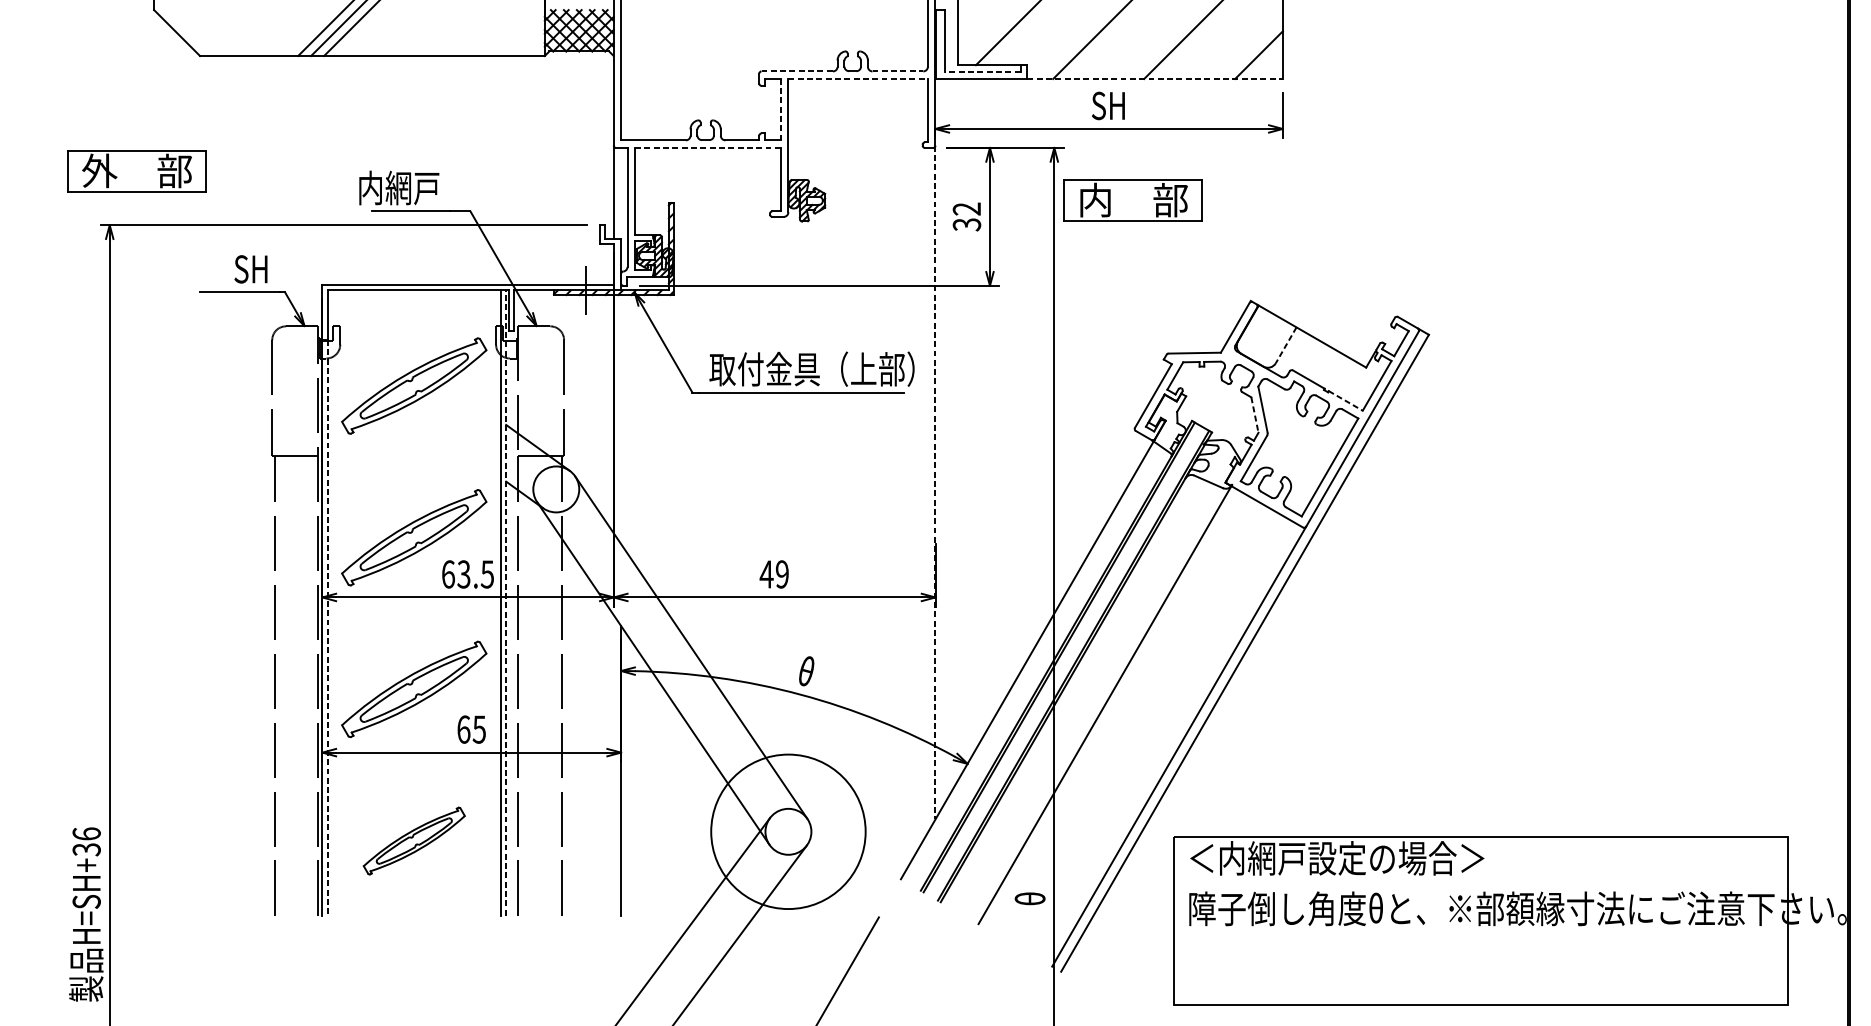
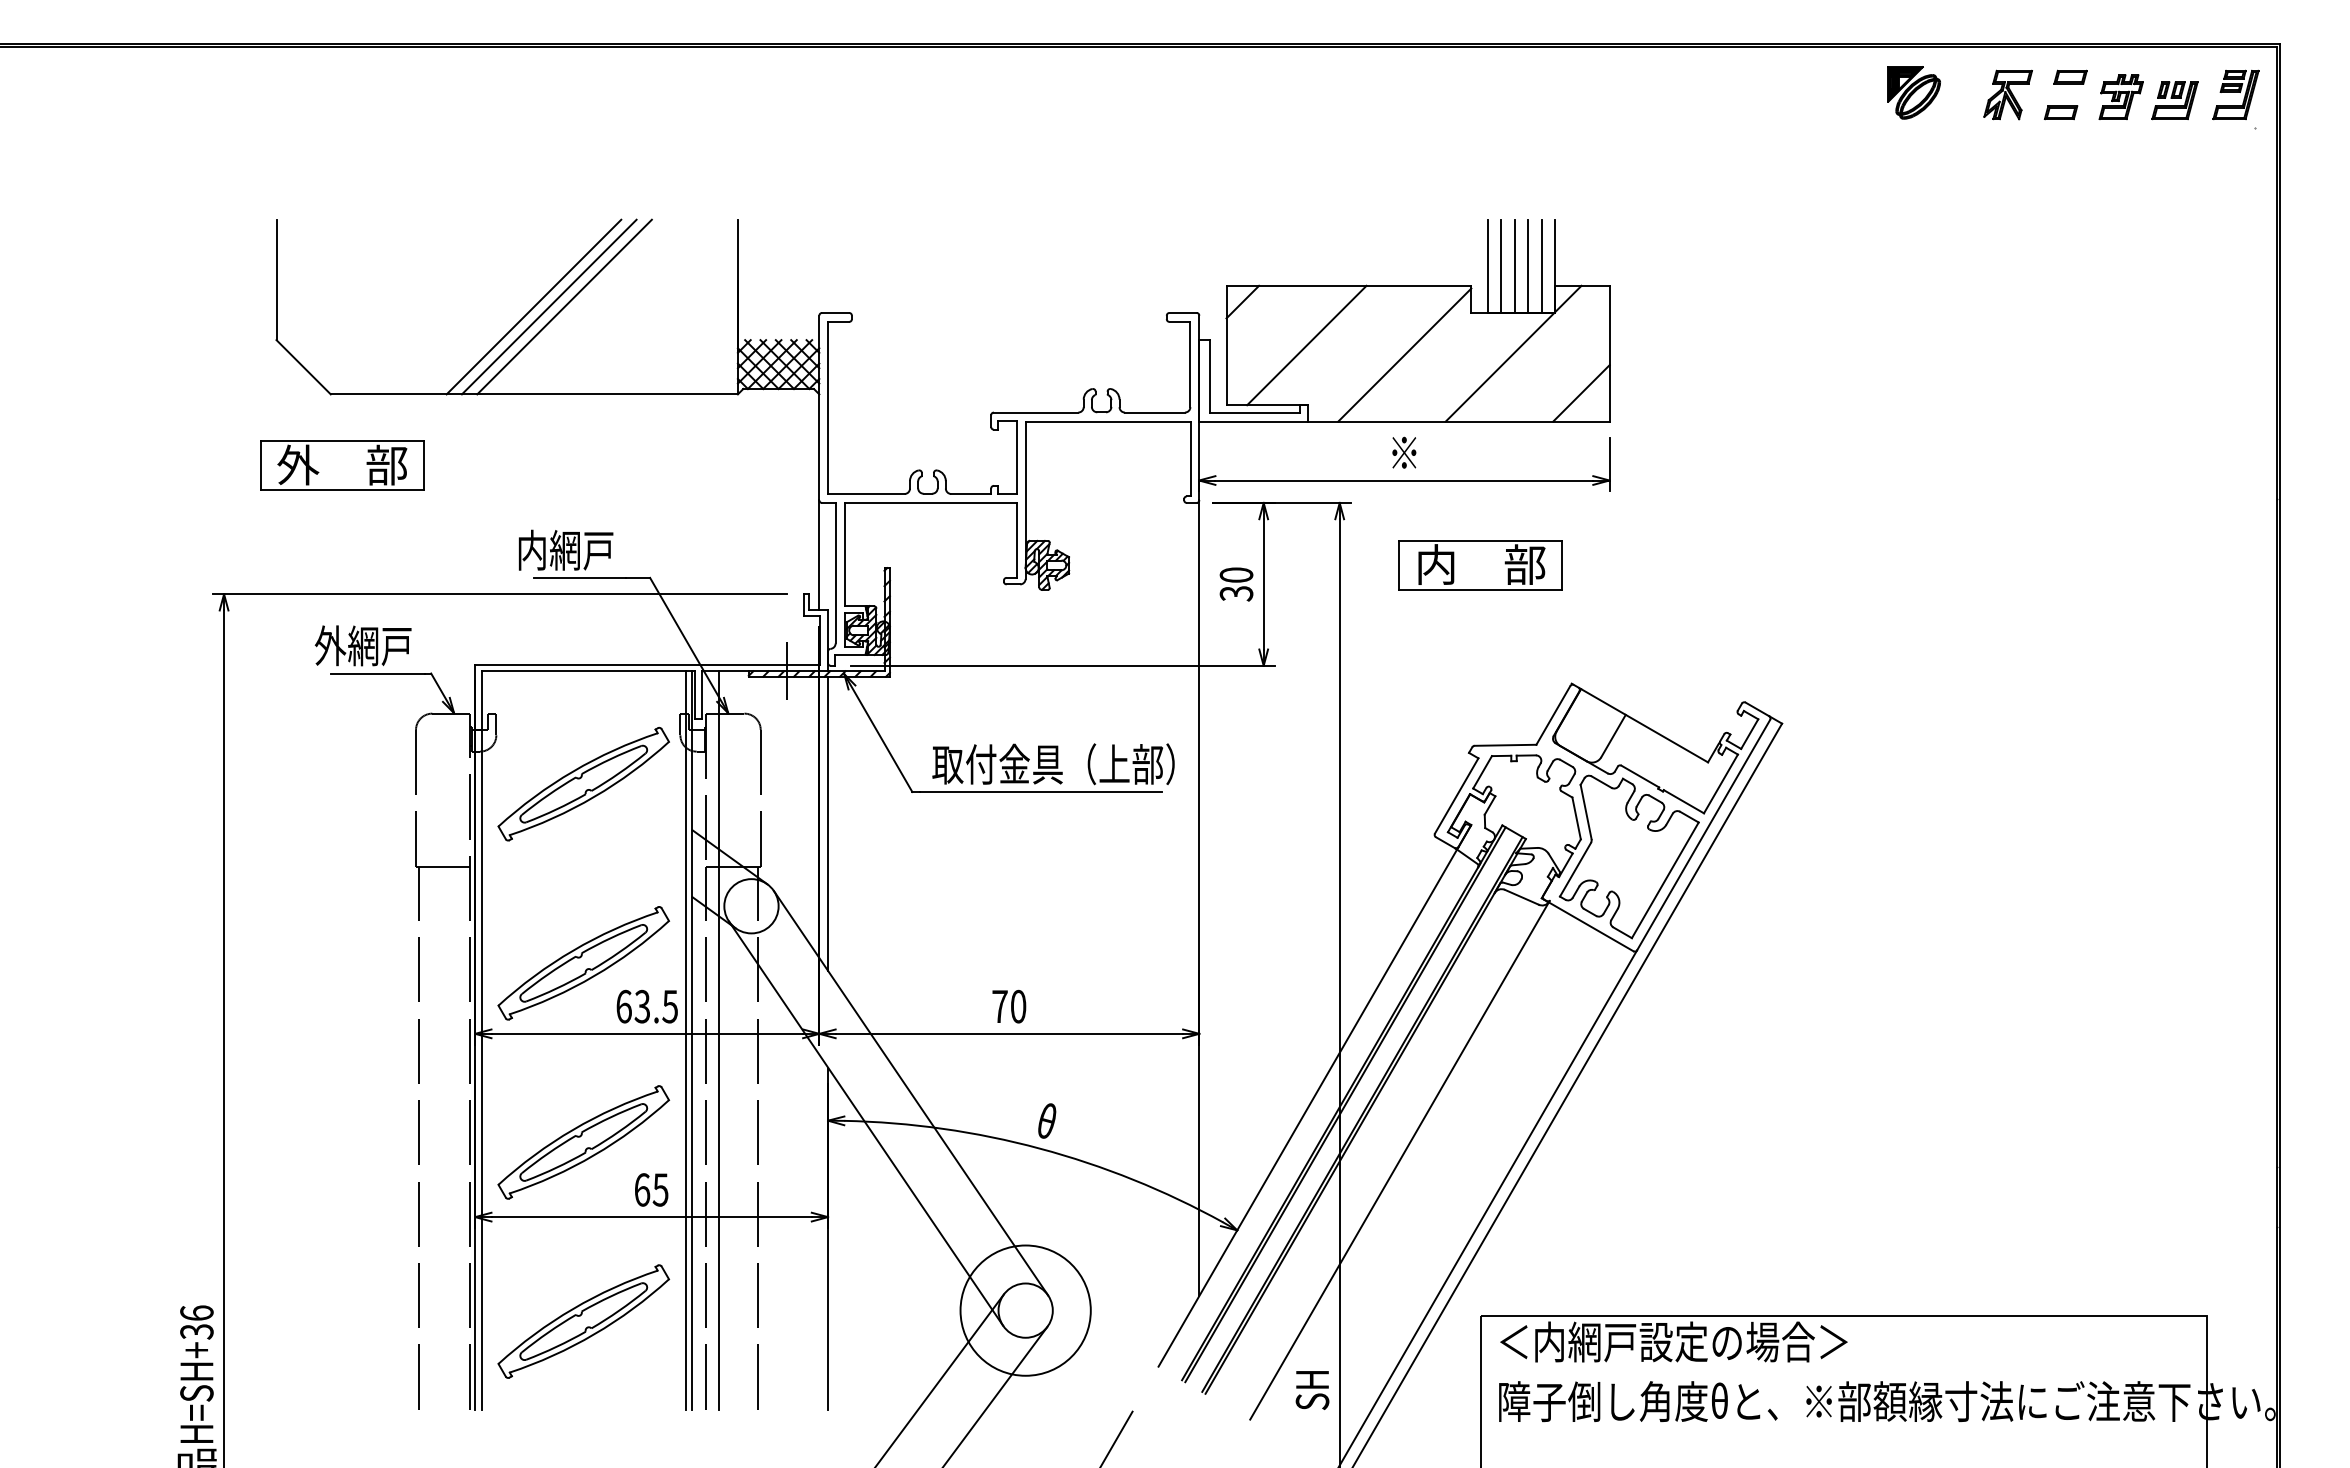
line: (797, 71) -> (1036, 412), dashed -> solid
line: (897, 71) -> (1154, 412), dashed -> solid
line: (983, 72) -> (1255, 413), dashed -> solid
line: (858, 78) -> (1108, 421), dashed -> solid
line: (1154, 78) -> (1458, 421), dashed -> solid
text: (1108, 106) -> (1403, 453), SH -> ※
line: (780, 110) -> (1016, 458), dashed -> solid
line: (708, 147) -> (931, 502), dashed -> solid
part: (137, 171) -> (342, 465), moved
part: (1132, 200) -> (1480, 565), moved
text: (966, 208) -> (1236, 574), 32 -> 30
text: (226, 268) -> (362, 645), SH -> 外網戸
line: (1286, 345) -> (1613, 736), dashed -> solid
line: (1346, 400) -> (1684, 801), dashed -> solid
line: (1254, 415) -> (1576, 818), dashed -> solid
line: (621, 419) -> (828, 823), added
line: (935, 482) -> (1199, 898), dashed -> solid
text: (773, 574) -> (1008, 1006), 49 -> 70
line: (506, 602) -> (692, 1039), dashed -> solid
line: (529, 603) -> (719, 1040), added
line: (327, 627) -> (481, 1069), dashed -> solid
circle: (788, 831) -> (1025, 1310), size x0.71
part: (414, 841) -> (583, 1321), size x1.43
text: (1030, 899) -> (1311, 1390), θ -> SH

